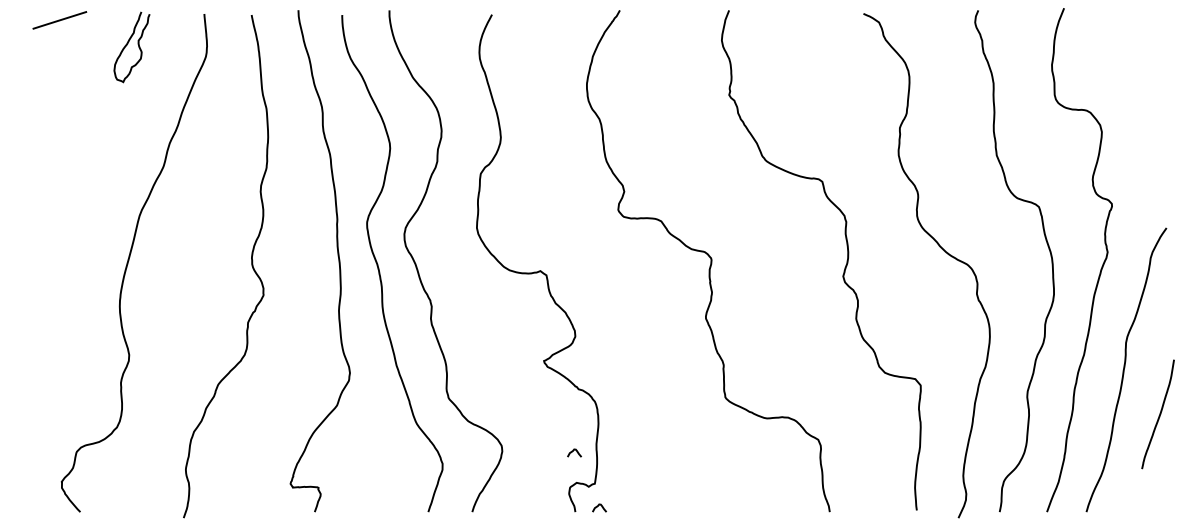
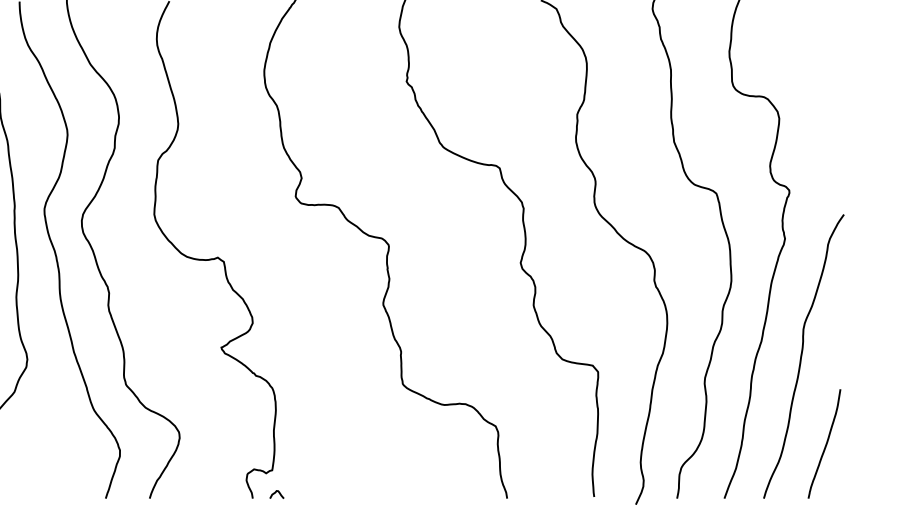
curve: (1158, 415) -> (824, 445), moved
curve: (573, 451) -> (250, 438), removed

